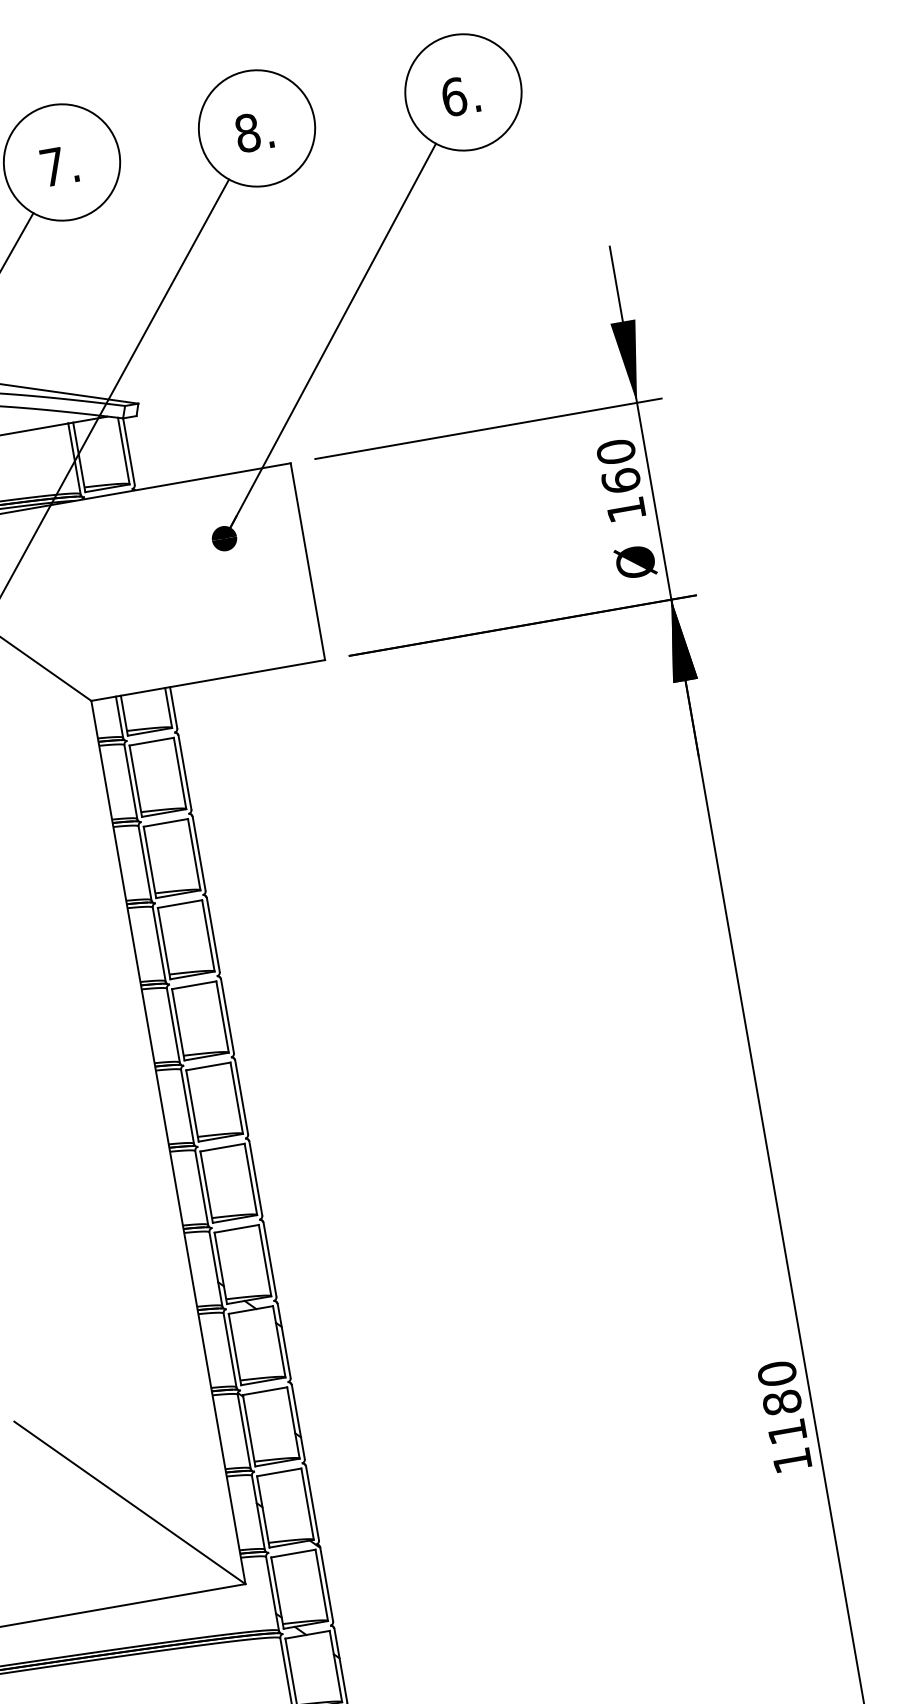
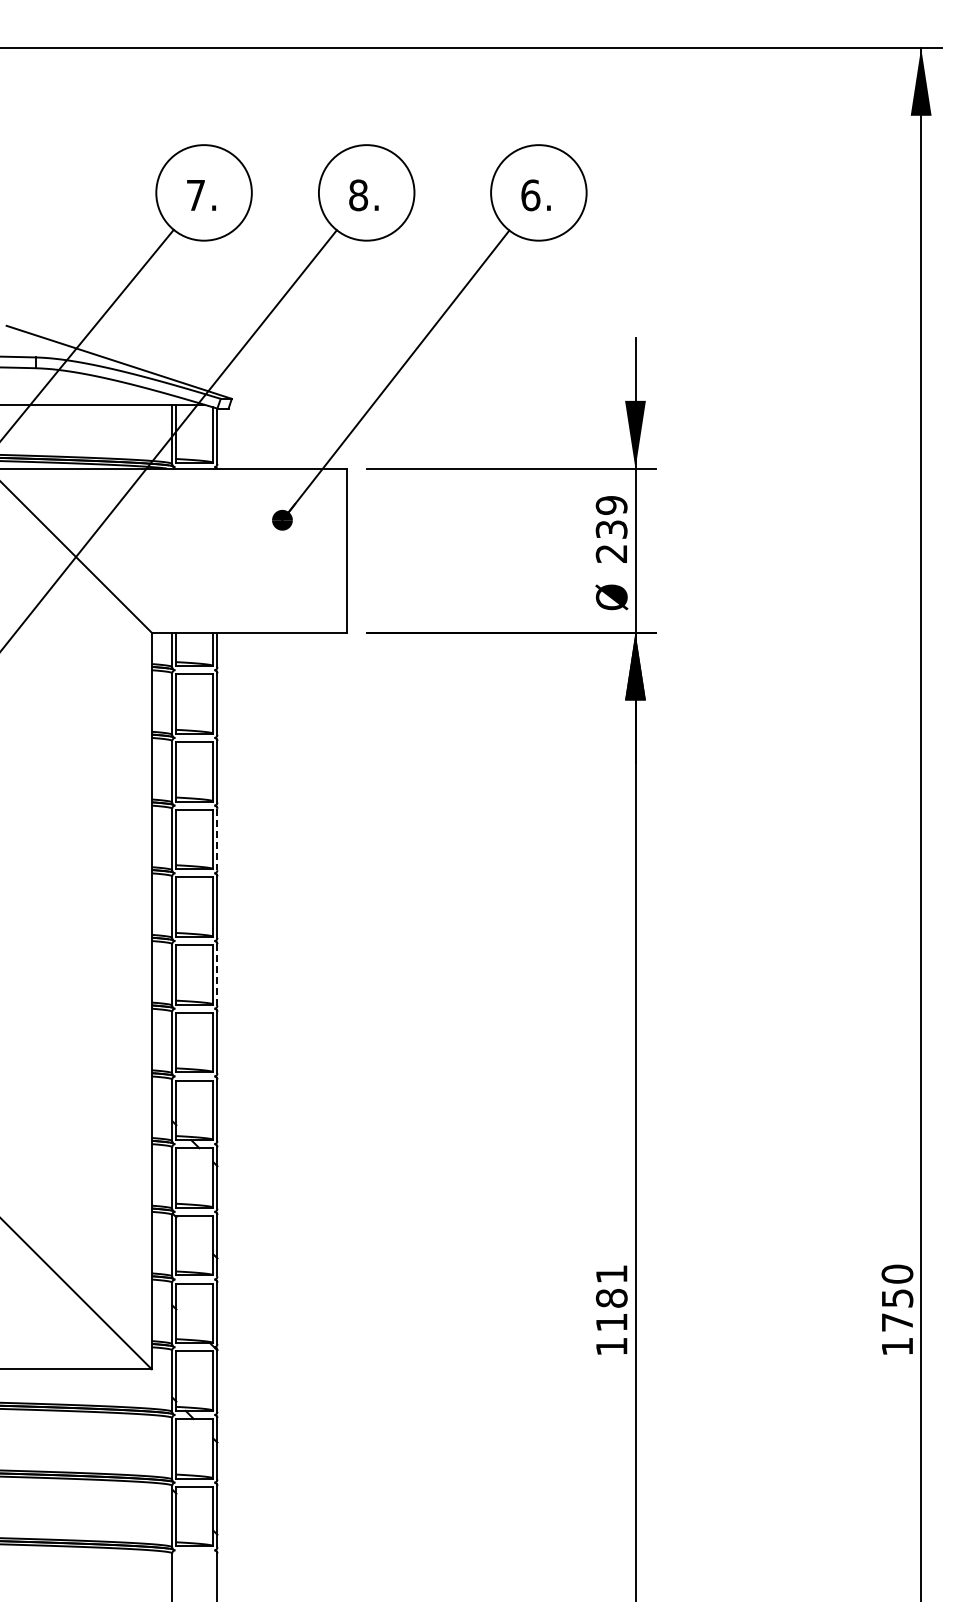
text: (620, 479) -> (611, 528), 160 -> 239
line: (213, 935) -> (217, 839), solid -> dashed
line: (241, 1096) -> (217, 974), solid -> dashed
text: (776, 1373) -> (611, 1273), 1180 -> 1181

